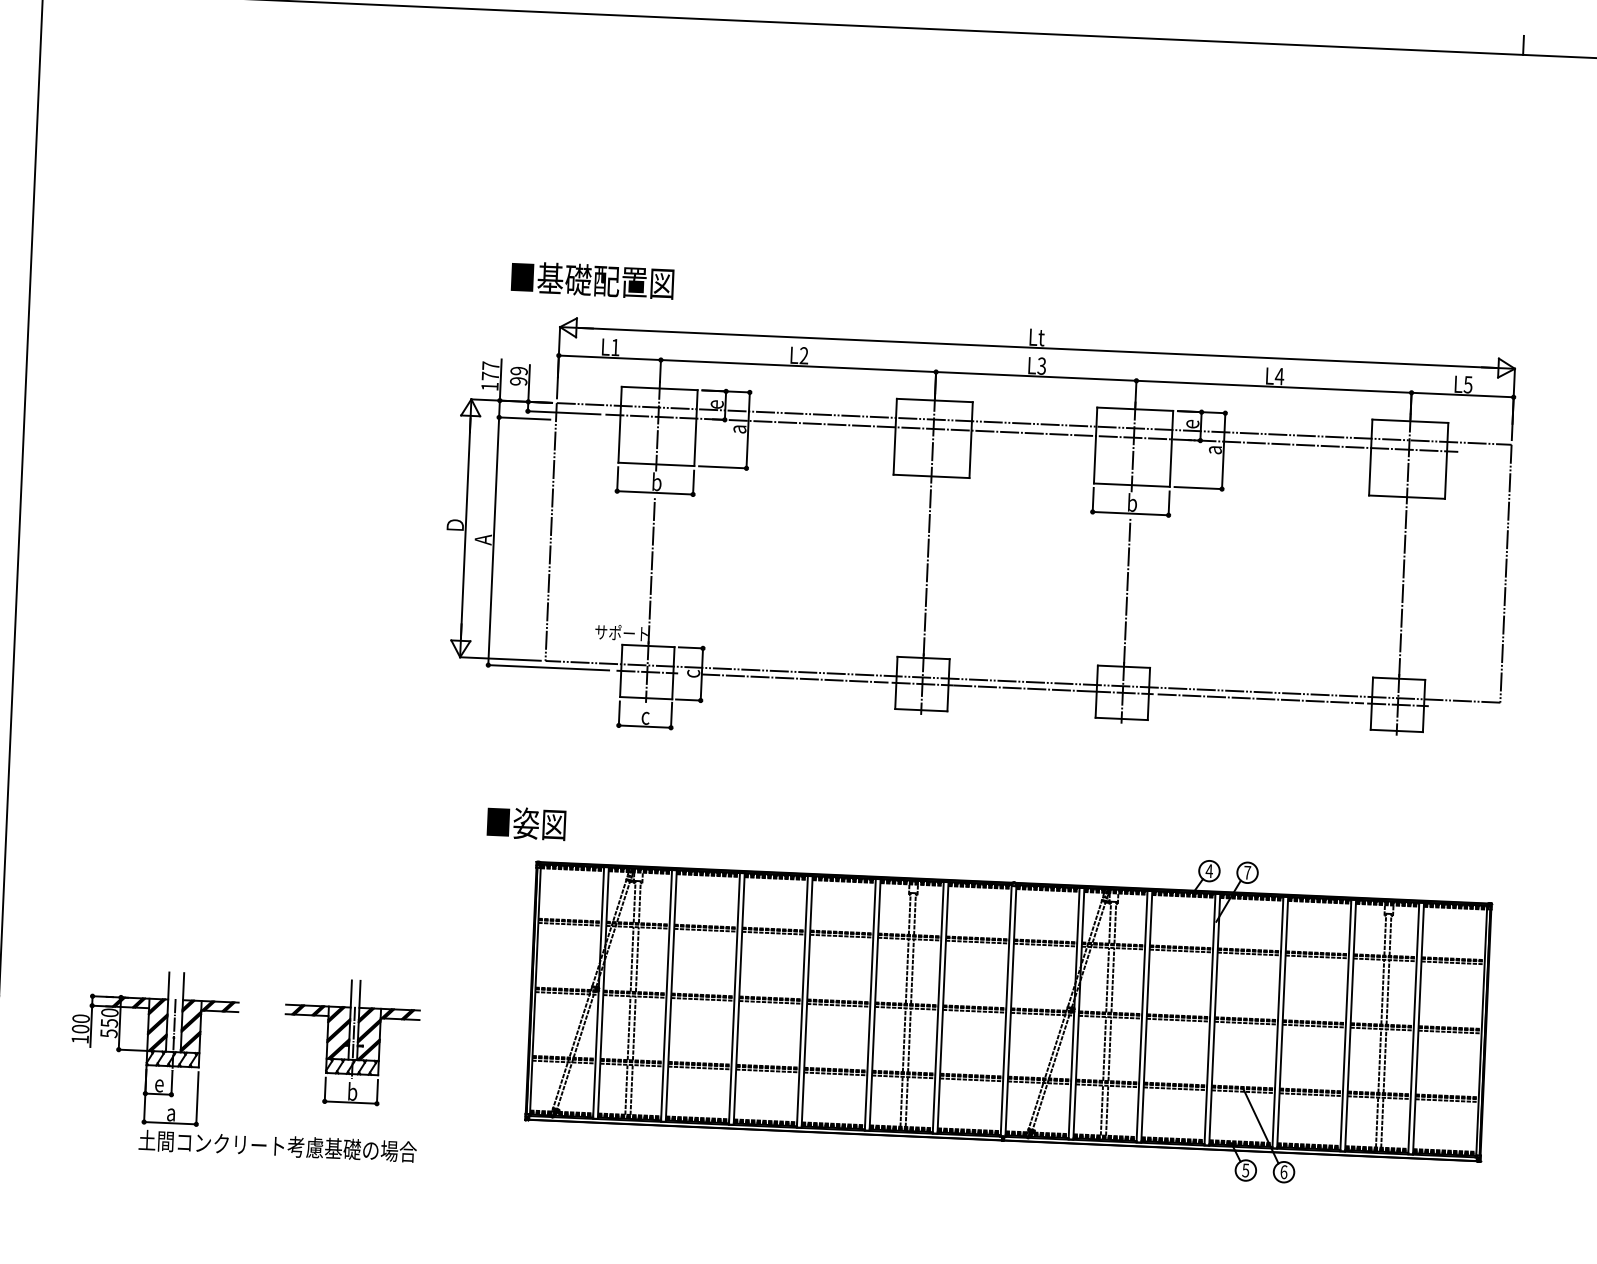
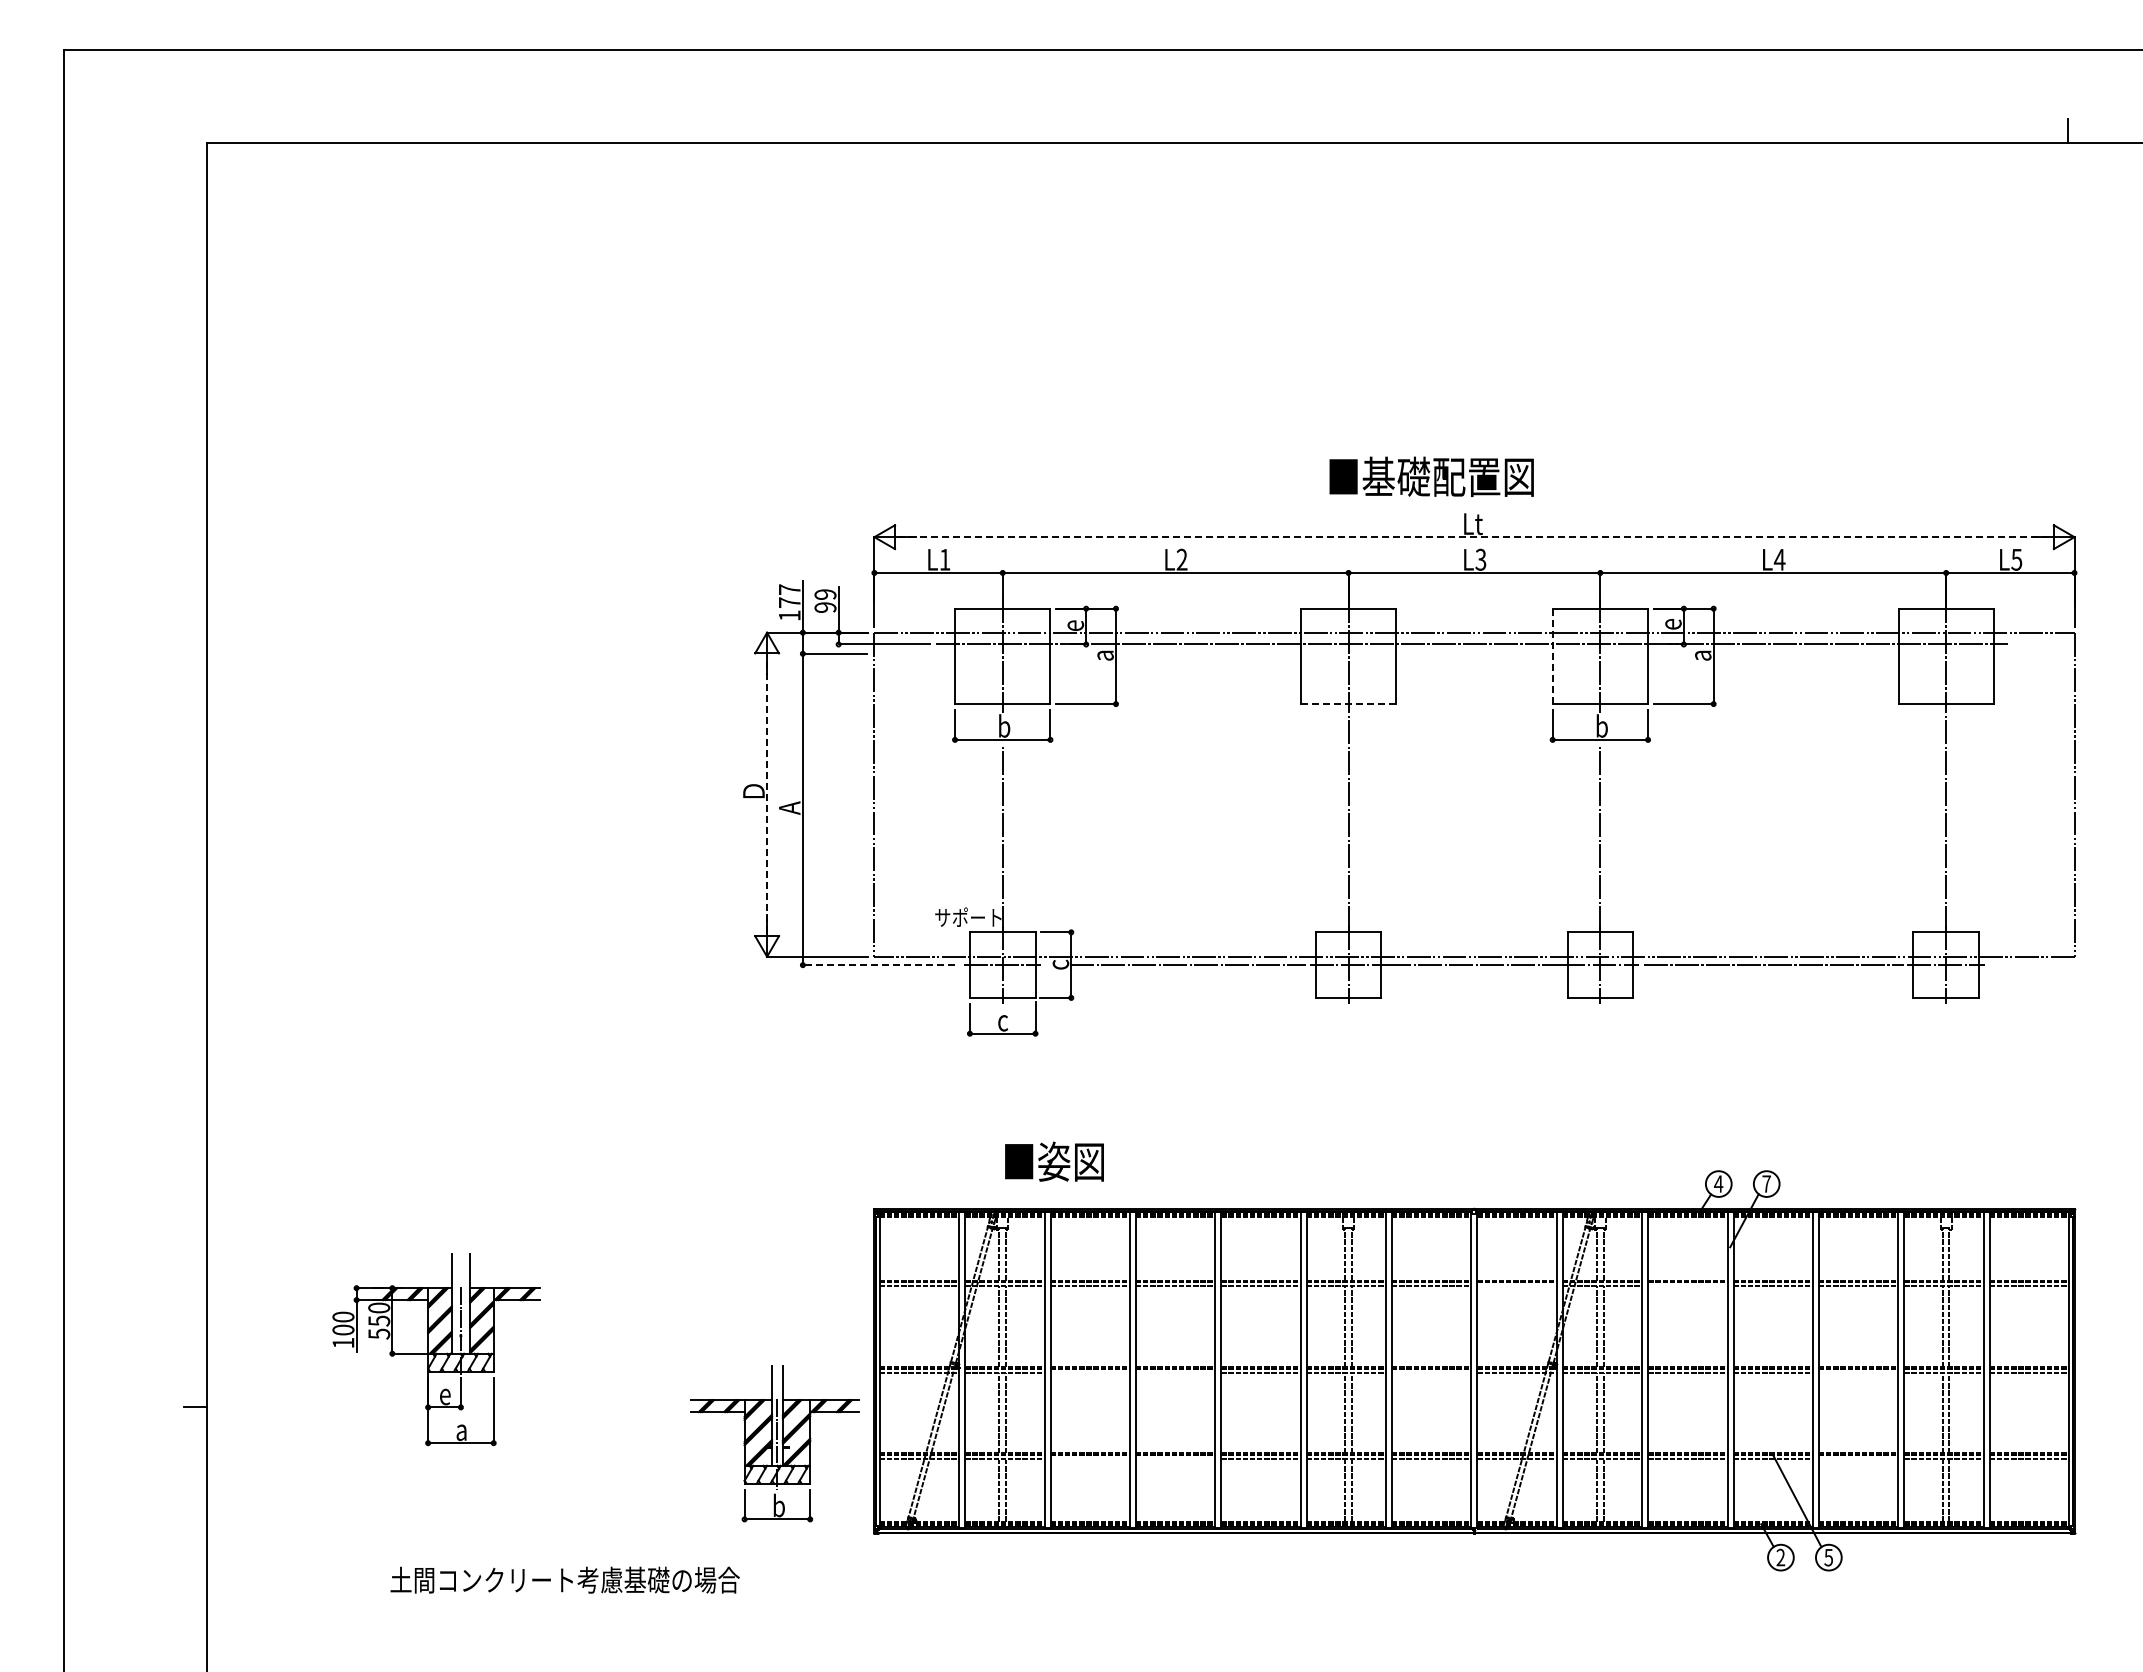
text: (592, 280) -> (1431, 476), moved
line: (1037, 348) -> (1474, 537), solid -> dashed
line: (1095, 445) -> (1552, 656), solid -> dashed
line: (931, 476) -> (1348, 704), solid -> dashed
line: (466, 528) -> (767, 794), solid -> dashed
line: (548, 668) -> (878, 965), solid -> dashed
text: (526, 823) -> (1054, 1161), moved
line: (1044, 944) -> (1516, 1285), removed
line: (1181, 950) -> (1687, 1285), removed
line: (702, 999) -> (1089, 1372), removed
line: (770, 1002) -> (1175, 1372), removed
line: (974, 1011) -> (1431, 1372), removed
line: (1314, 1025) -> (1858, 1372), removed
part: (351, 1042) -> (774, 1443), moved
part: (154, 1047) -> (436, 1349), moved
line: (699, 1067) -> (1089, 1458), removed
line: (767, 1070) -> (1175, 1458), removed
line: (1311, 1094) -> (1858, 1458), removed
text: (1245, 1170) -> (1780, 1557), 5 -> 2
text: (1283, 1172) -> (1828, 1557), 6 -> 5

